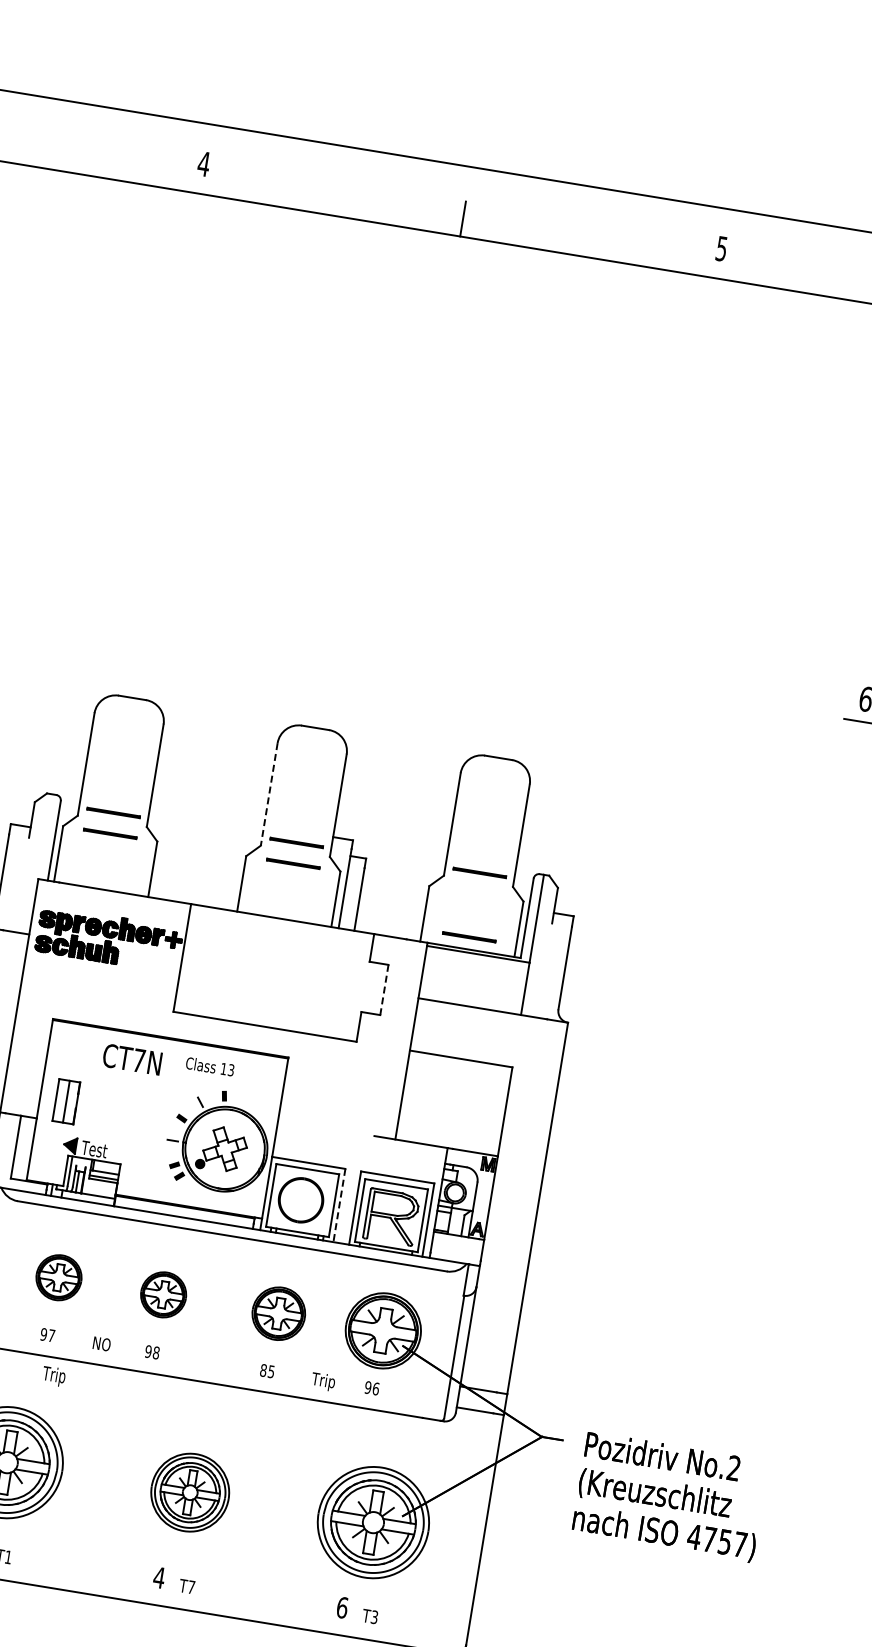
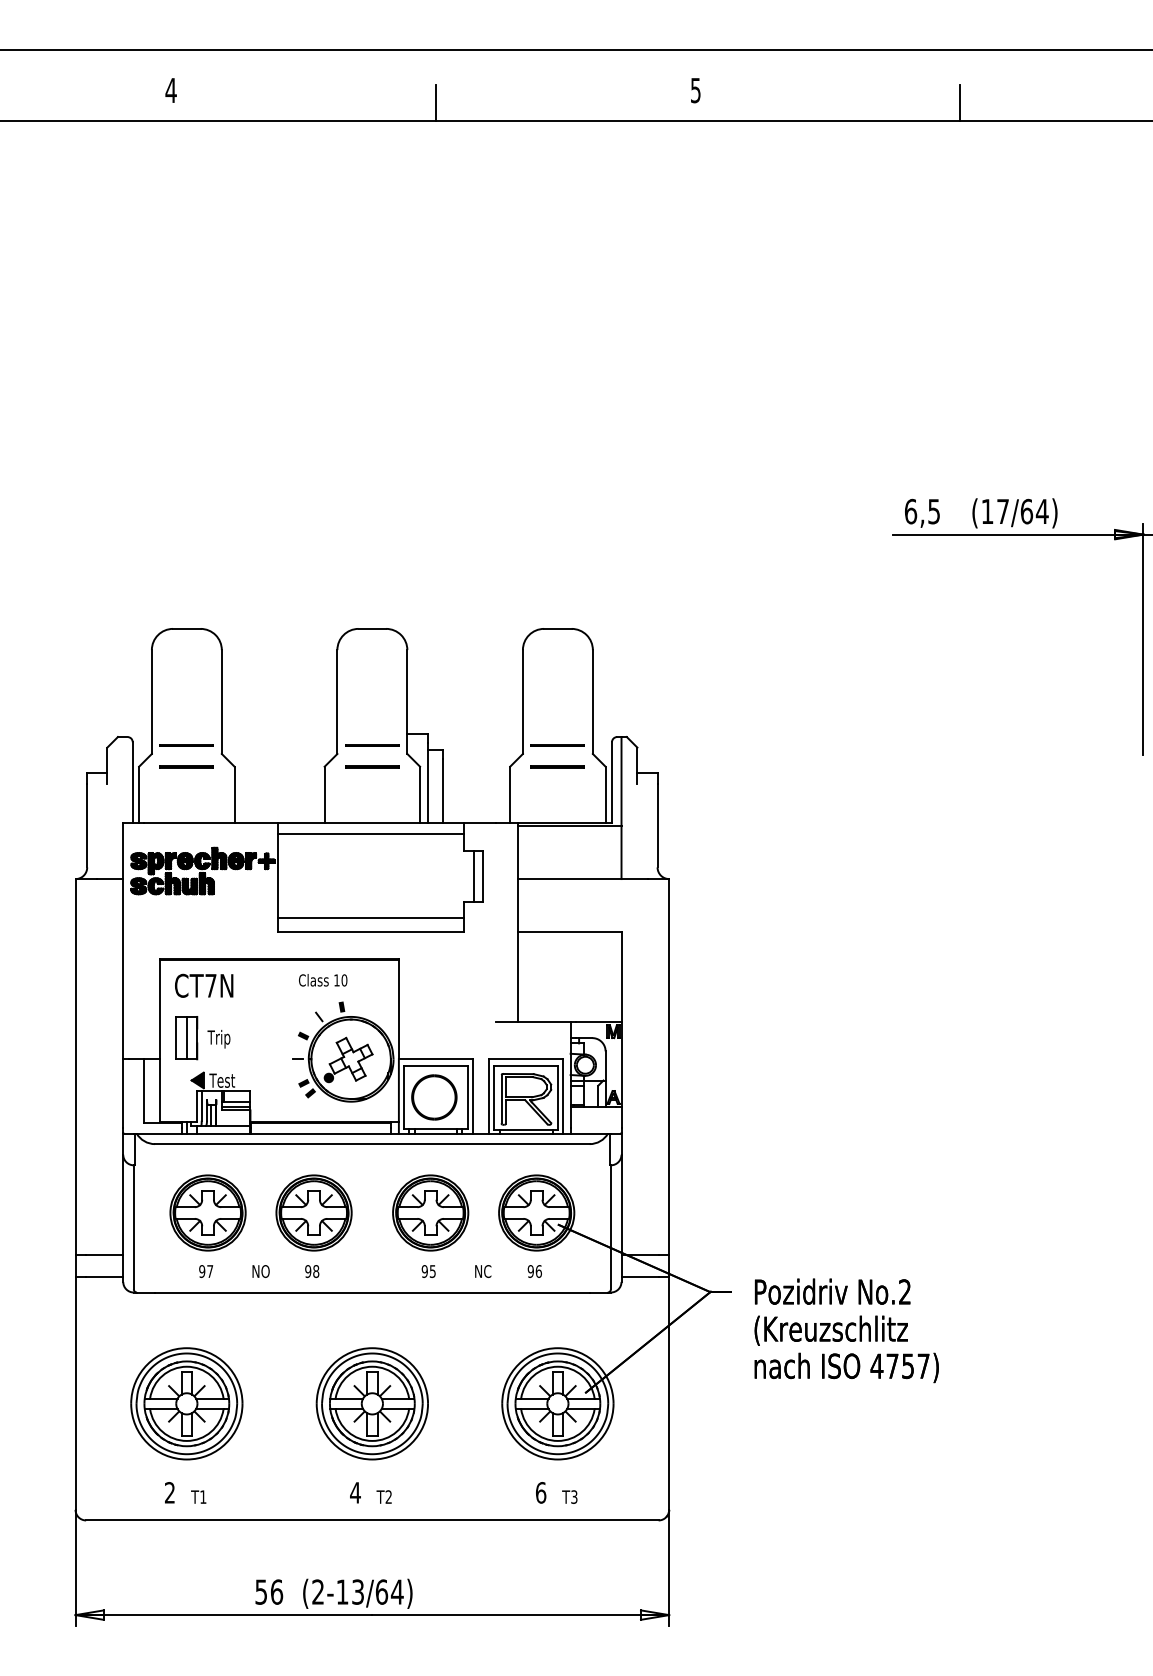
line: (269, 794) -> (337, 702), dashed -> solid
line: (280, 929) -> (370, 833), added
line: (468, 937) -> (557, 766), moved
line: (376, 987) -> (474, 875), added
line: (384, 990) -> (482, 876), dashed -> solid
line: (266, 1013) -> (370, 918), added
text: (132, 1059) -> (204, 985), moved
text: (231, 1070) -> (344, 980), 13 -> 10
line: (339, 1205) -> (473, 1096), dashed -> solid
part: (58, 1277) -> (207, 1212), size x1.67
part: (163, 1294) -> (313, 1212), size x1.67
part: (278, 1313) -> (430, 1212), size x1.43
text: (263, 1370) -> (424, 1271), 85 -> 95
text: (53, 1376) -> (218, 1039), moved
text: (323, 1381) -> (485, 1272), Trip -> NC
part: (189, 1492) -> (371, 1403), size x1.43
text: (191, 1586) -> (388, 1496), T7 -> T2

